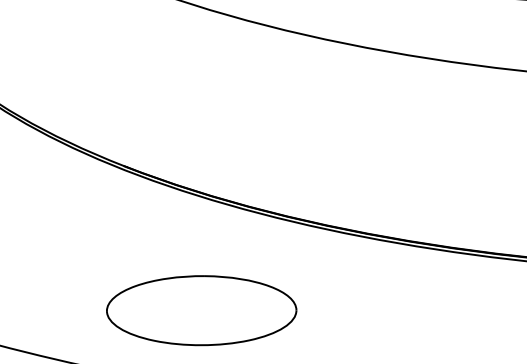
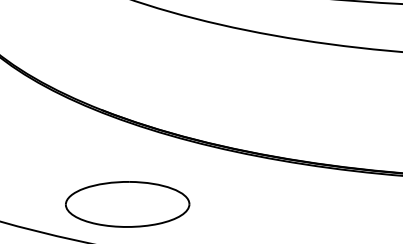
part: (201, 310) -> (127, 204), moved

